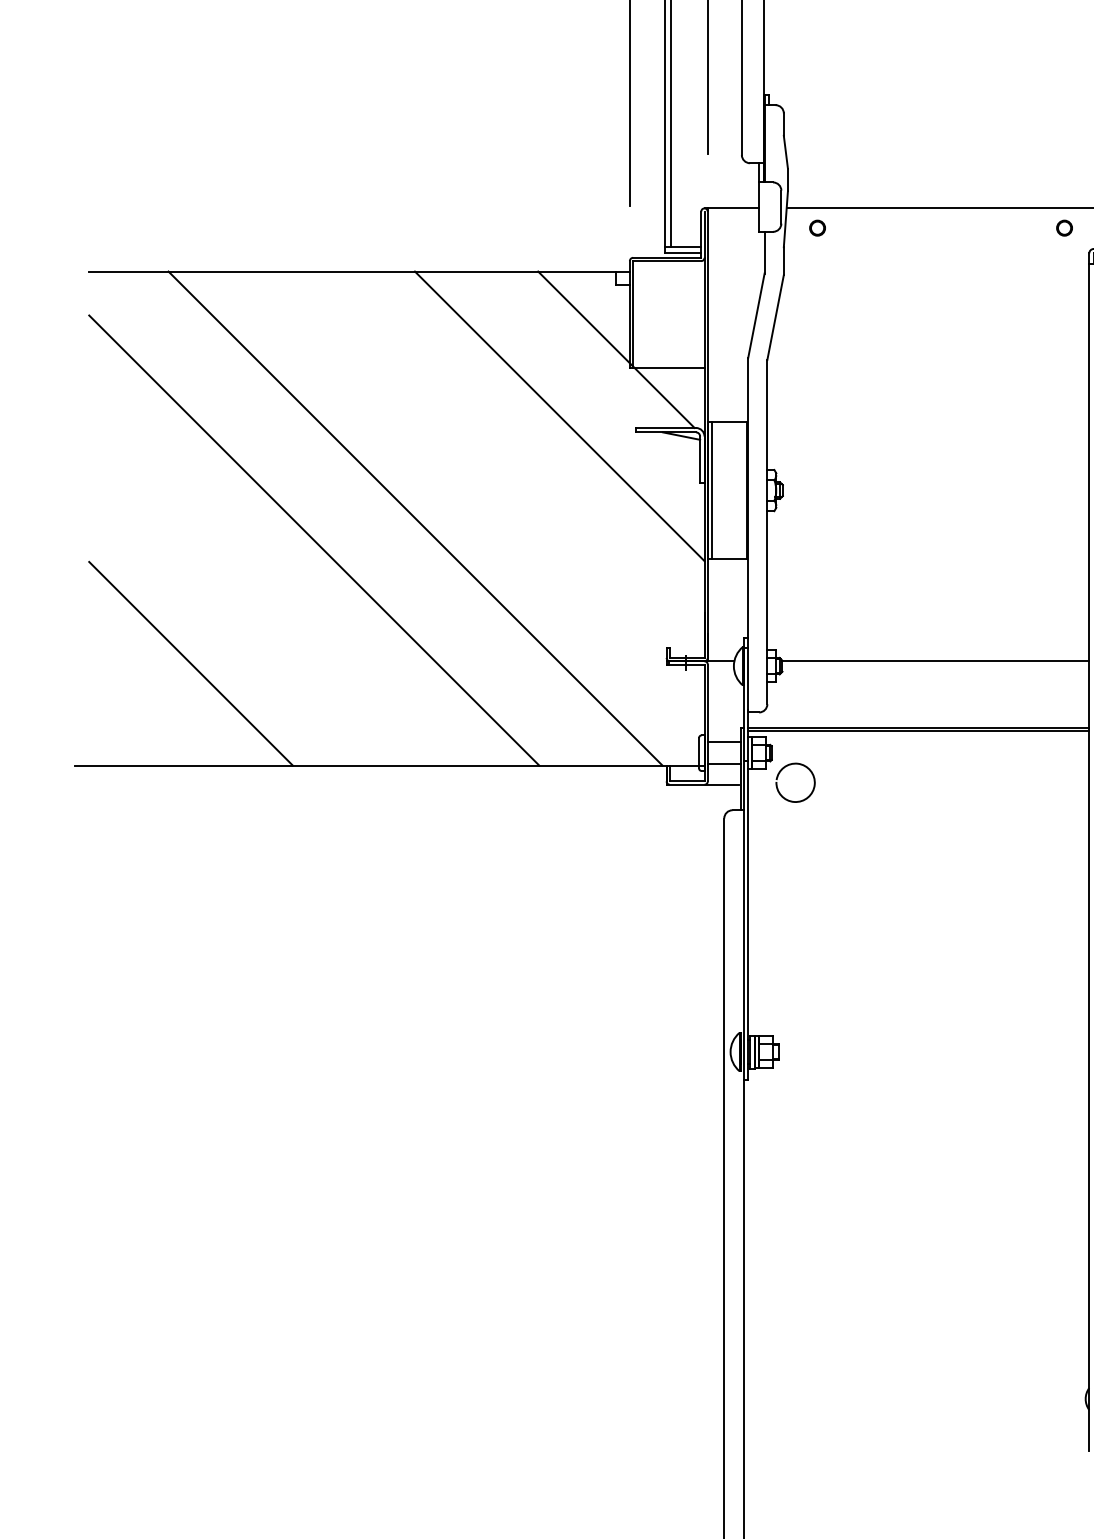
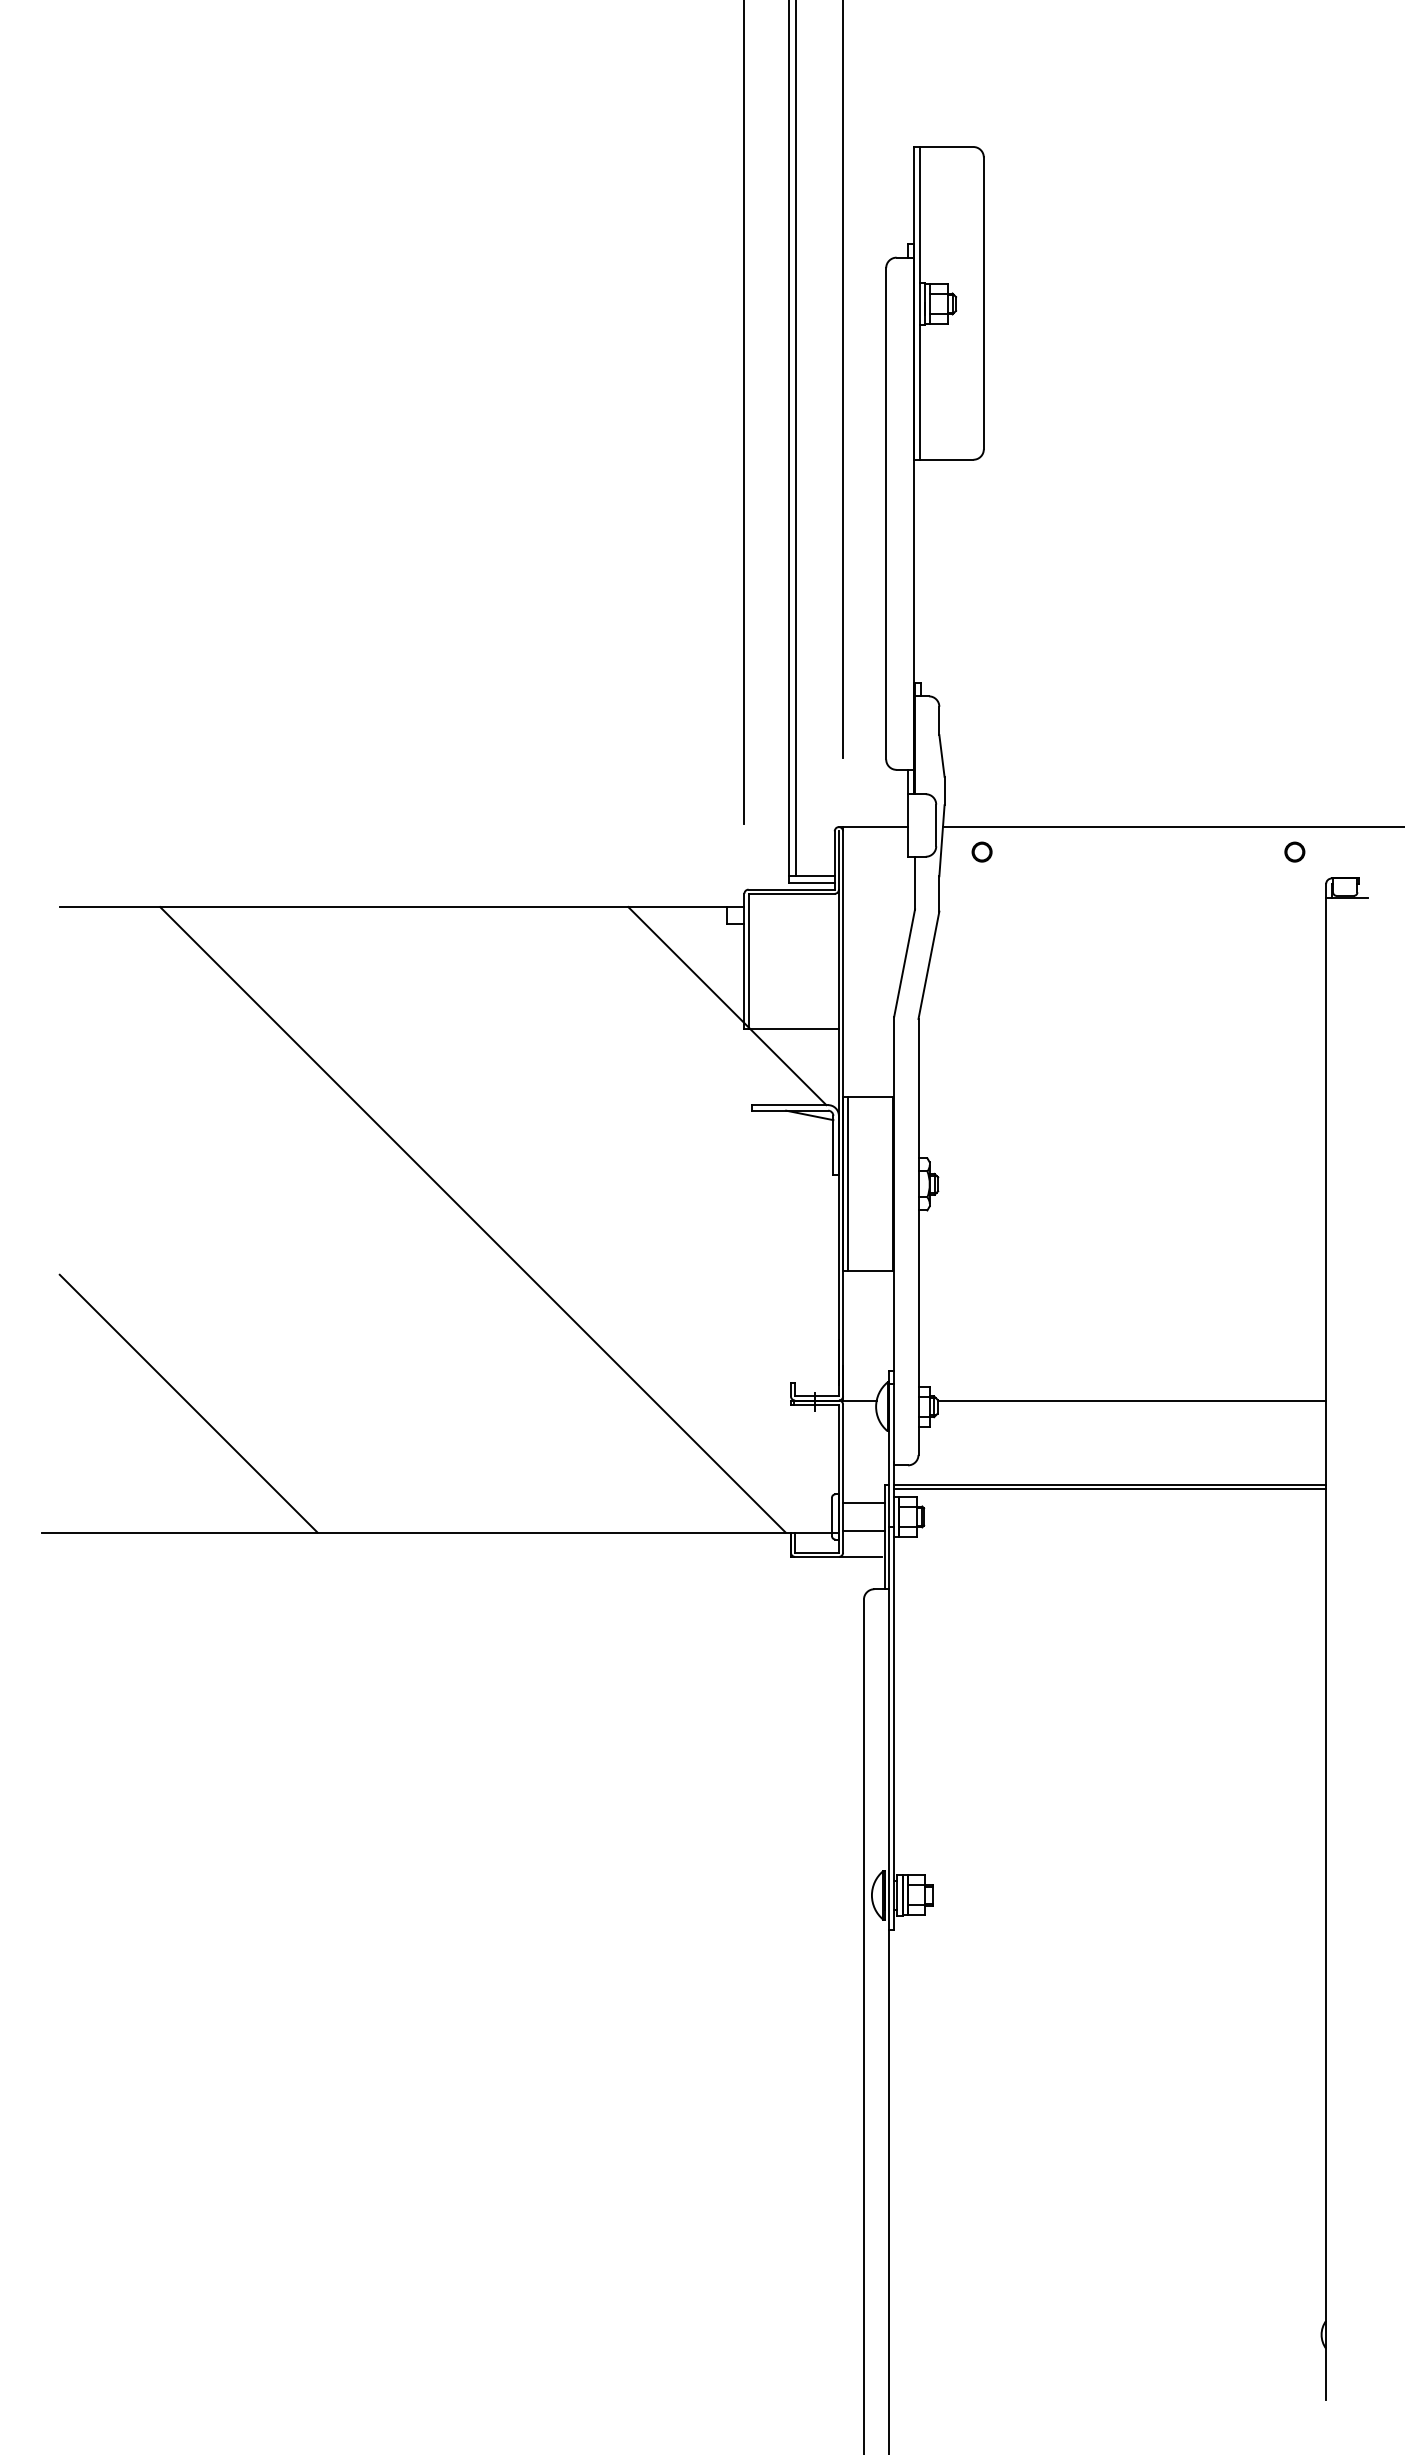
line: (559, 416) -> (655, 1090), removed
line: (314, 540) -> (344, 1247), removed
arc: (810, 771) -> (972, 1540), removed

